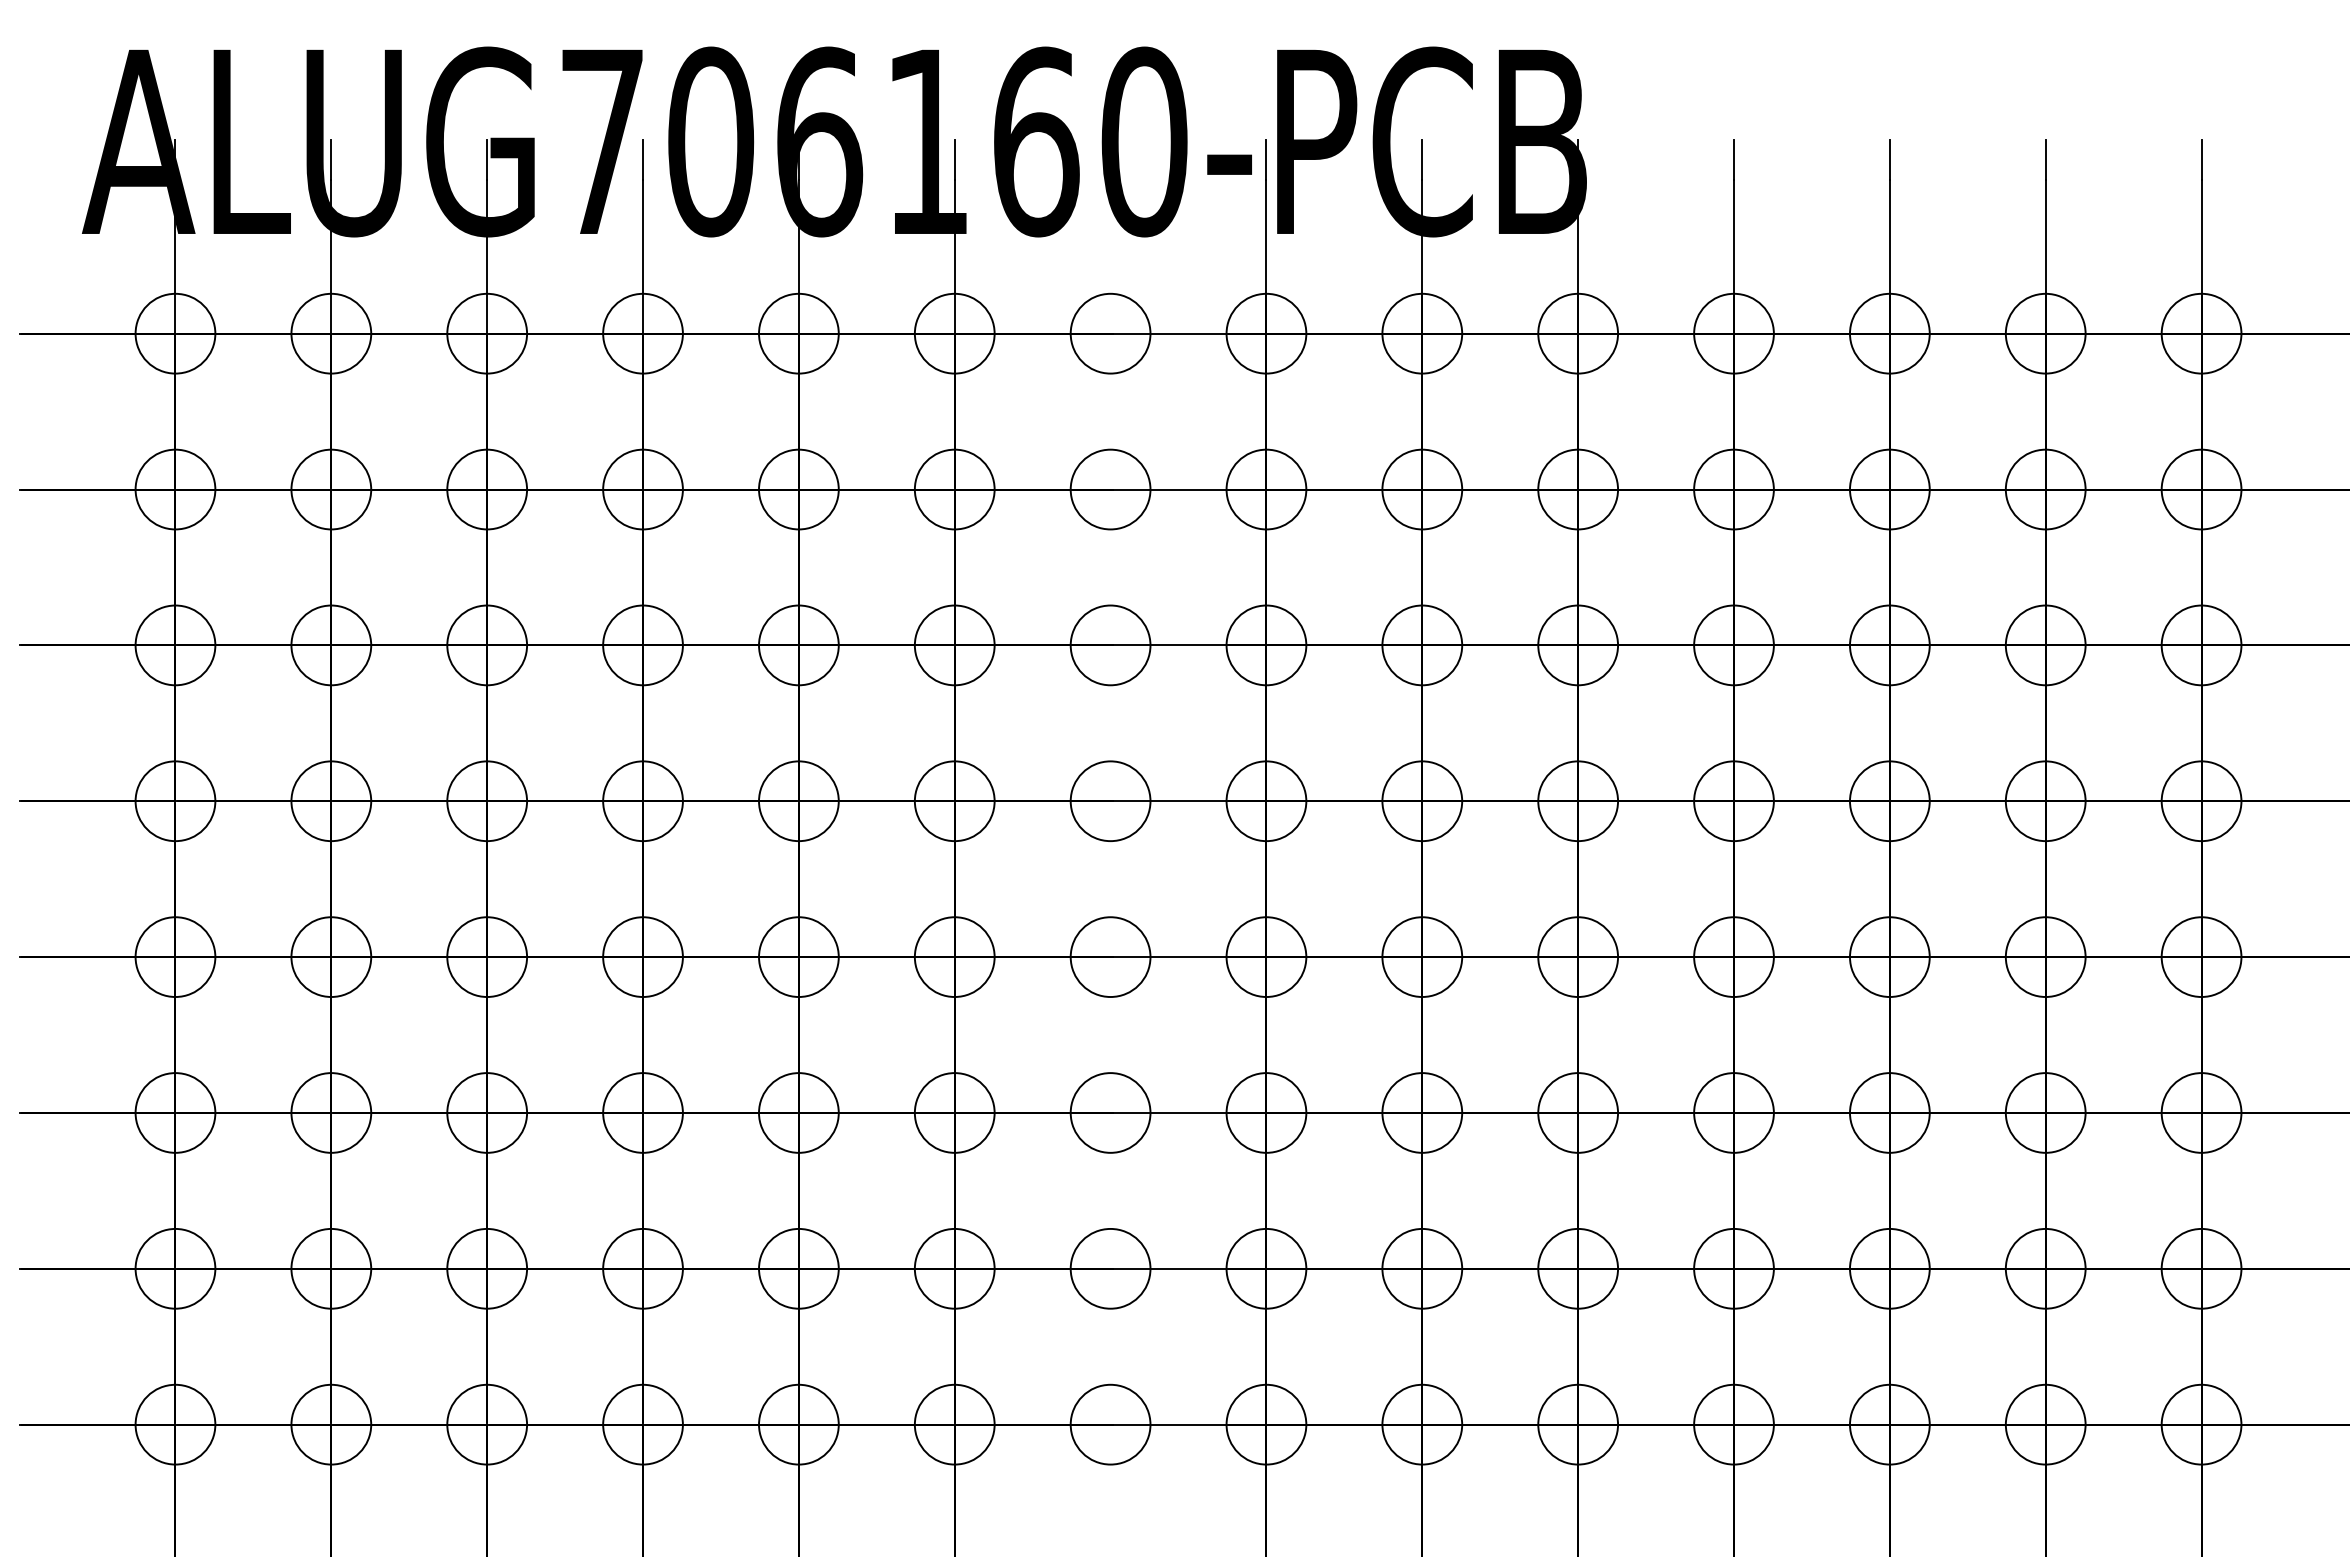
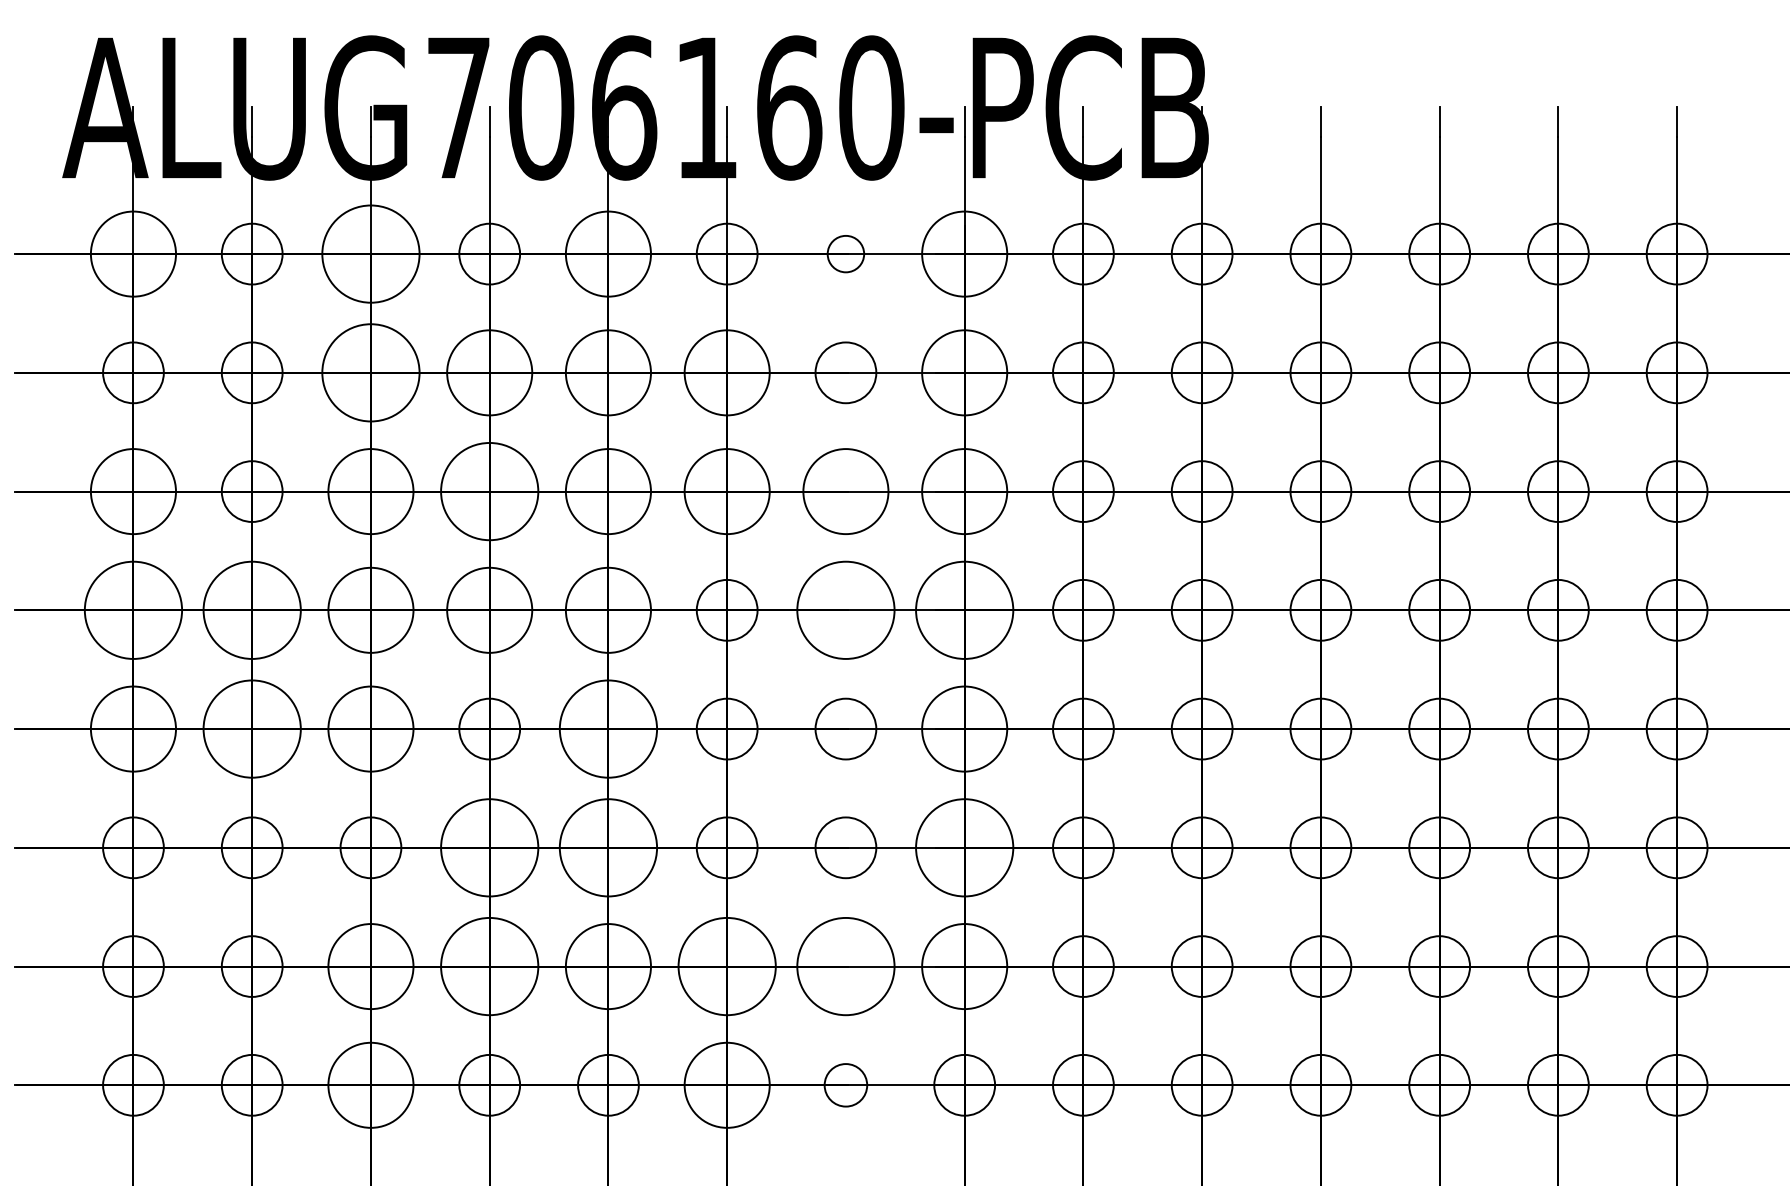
circle: (175, 333) -> (133, 253), size x1.4
circle: (487, 333) -> (371, 253), size x1.6
circle: (798, 333) -> (608, 253), size x1.4
circle: (1110, 333) -> (845, 253), size x0.6
circle: (1266, 333) -> (964, 253), size x1.4
circle: (487, 489) -> (371, 372), size x1.6
circle: (642, 489) -> (489, 372), size x1.4
circle: (798, 489) -> (608, 372), size x1.4
circle: (954, 489) -> (727, 372), size x1.4
circle: (1266, 489) -> (964, 372), size x1.4
circle: (175, 645) -> (133, 491), size x1.4
circle: (487, 645) -> (371, 491), size x1.4
circle: (642, 645) -> (489, 491), size x1.6
circle: (798, 645) -> (608, 491), size x1.4
circle: (954, 645) -> (727, 491), size x1.4
circle: (1110, 645) -> (845, 491), size x1.4
circle: (1266, 645) -> (964, 491), size x1.4
circle: (175, 801) -> (133, 610), size x1.6
circle: (331, 801) -> (252, 610), size x1.6
circle: (487, 801) -> (371, 610), size x1.4
circle: (642, 801) -> (489, 610), size x1.4
circle: (798, 801) -> (608, 610), size x1.4
circle: (1110, 801) -> (845, 610), size x1.6
circle: (1266, 801) -> (964, 610), size x1.6
circle: (175, 957) -> (133, 729), size x1.4
circle: (331, 957) -> (252, 729), size x1.6
circle: (487, 957) -> (371, 729), size x1.4
circle: (798, 957) -> (608, 729), size x1.6
circle: (1266, 957) -> (964, 729), size x1.4
circle: (642, 1112) -> (489, 847), size x1.6
circle: (798, 1112) -> (608, 847), size x1.6
circle: (1266, 1112) -> (964, 847), size x1.6
circle: (487, 1268) -> (371, 966), size x1.4
circle: (642, 1268) -> (489, 966), size x1.6
circle: (798, 1268) -> (608, 966), size x1.4
circle: (954, 1268) -> (727, 966), size x1.6
circle: (1110, 1268) -> (845, 966), size x1.6
circle: (1266, 1268) -> (964, 966), size x1.4
circle: (487, 1424) -> (371, 1085), size x1.4
circle: (954, 1424) -> (727, 1085), size x1.4
circle: (1110, 1424) -> (845, 1085), size x0.7

